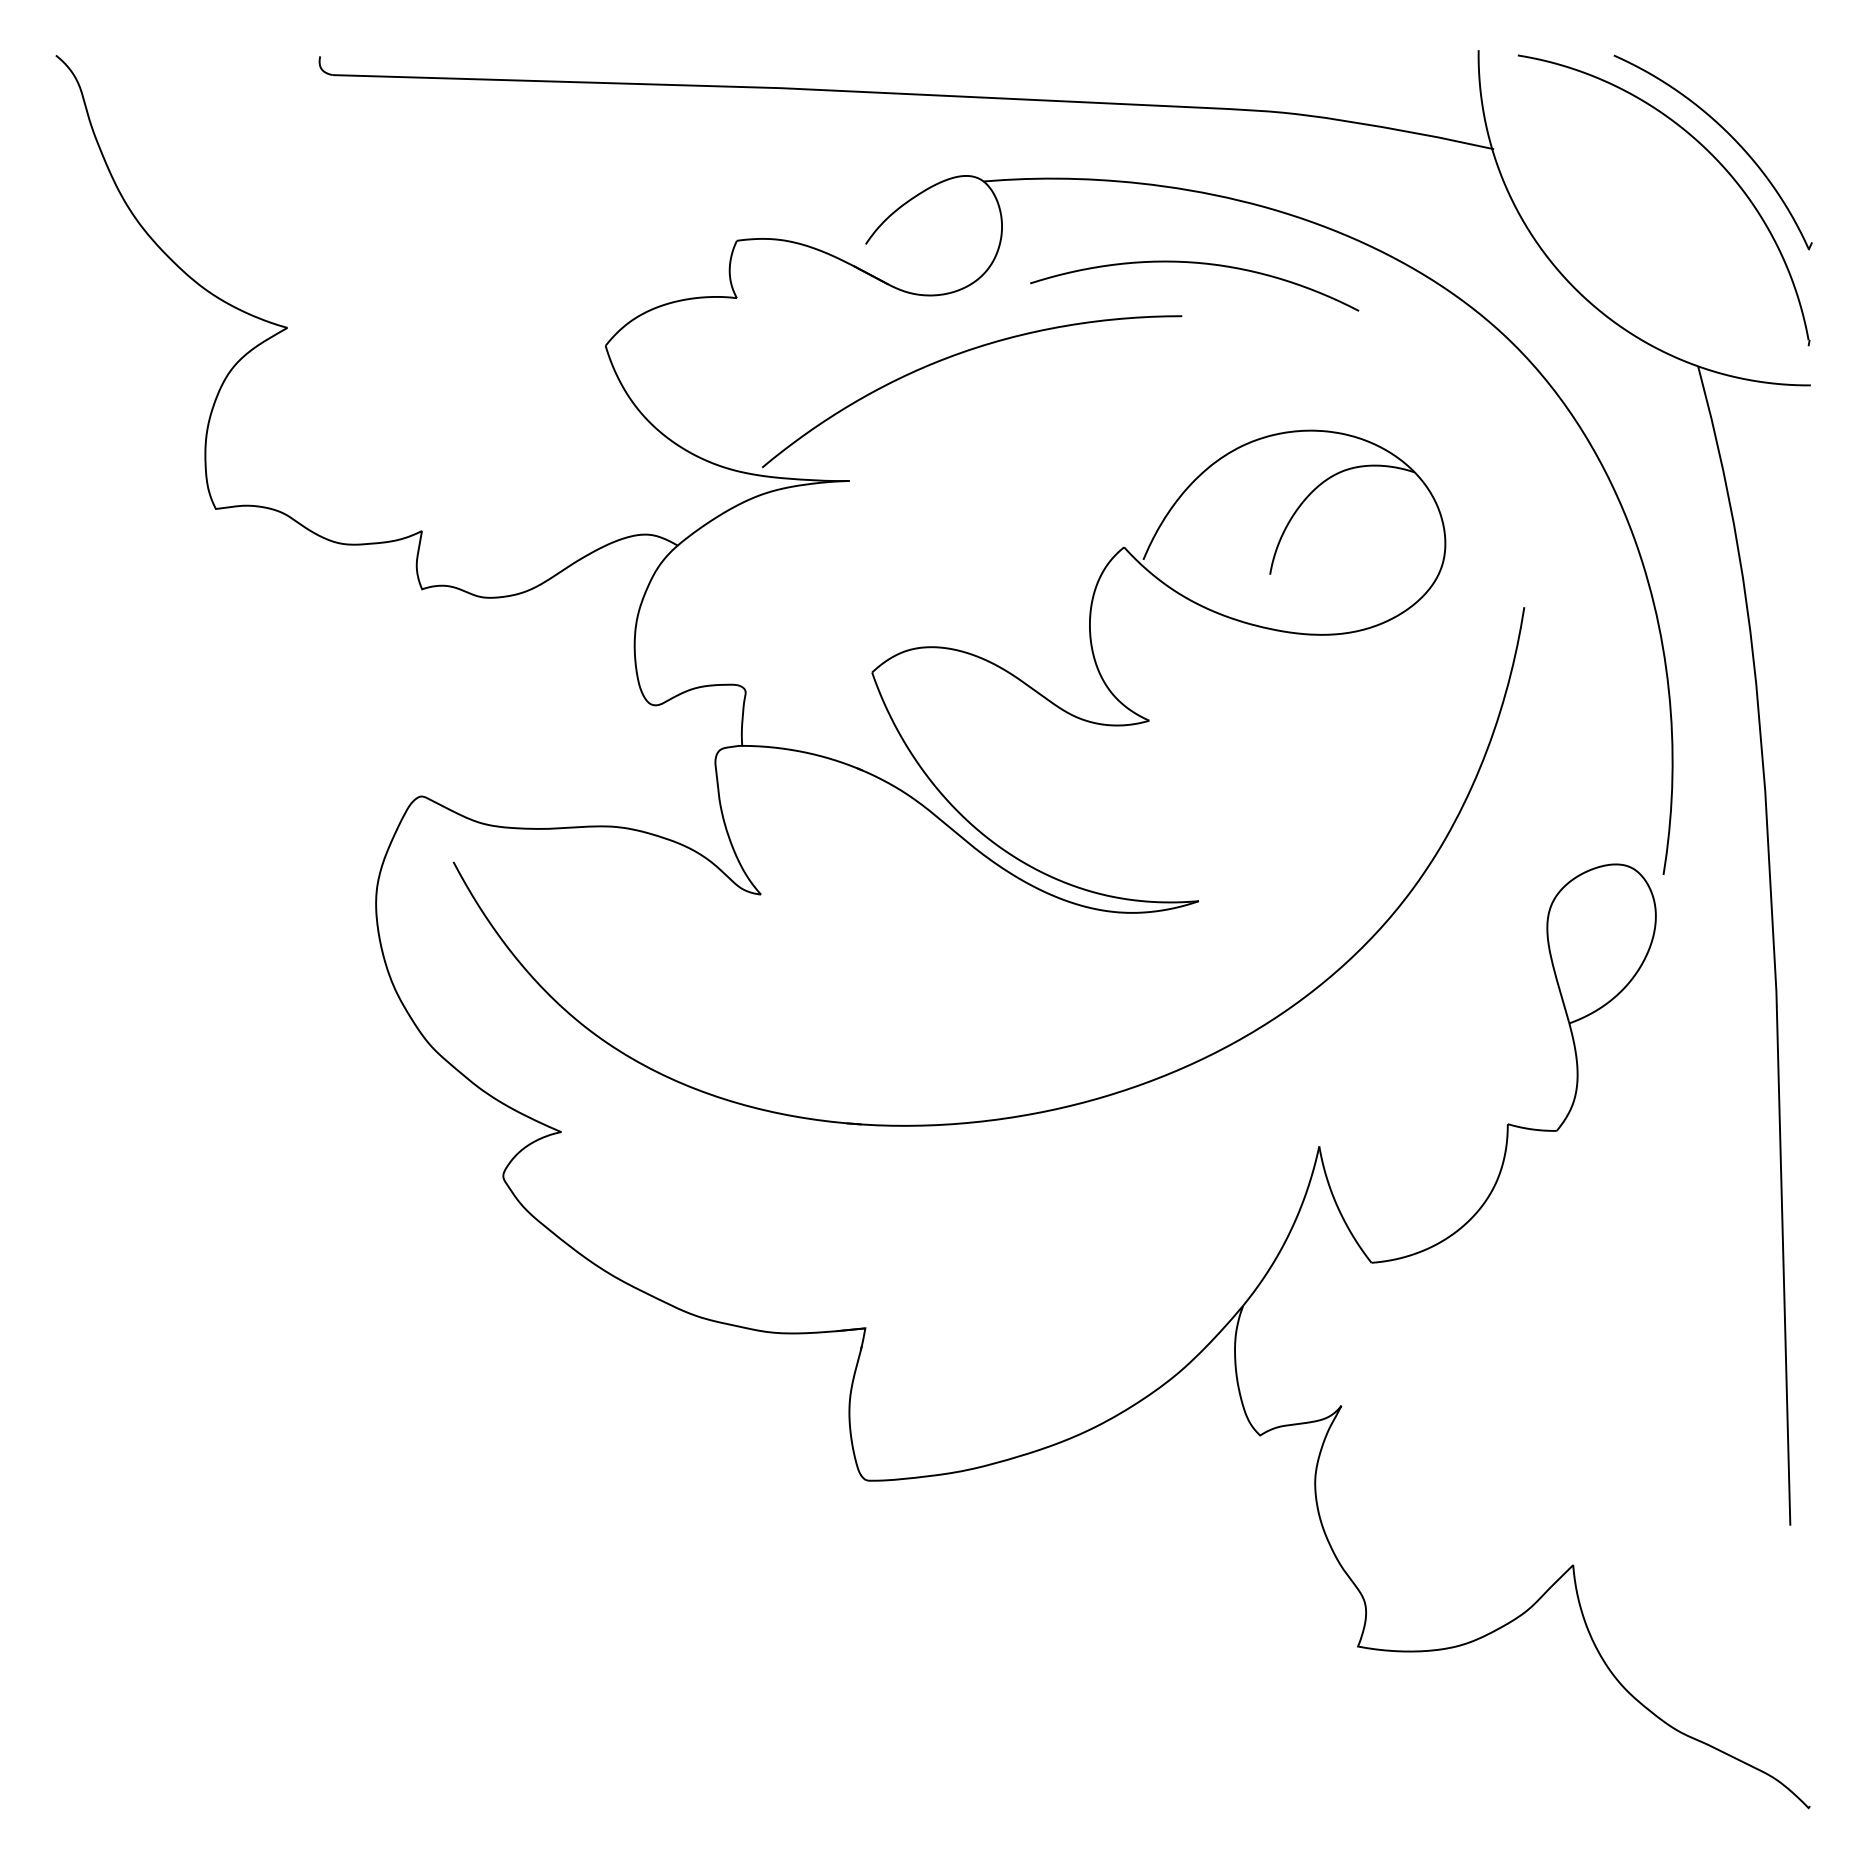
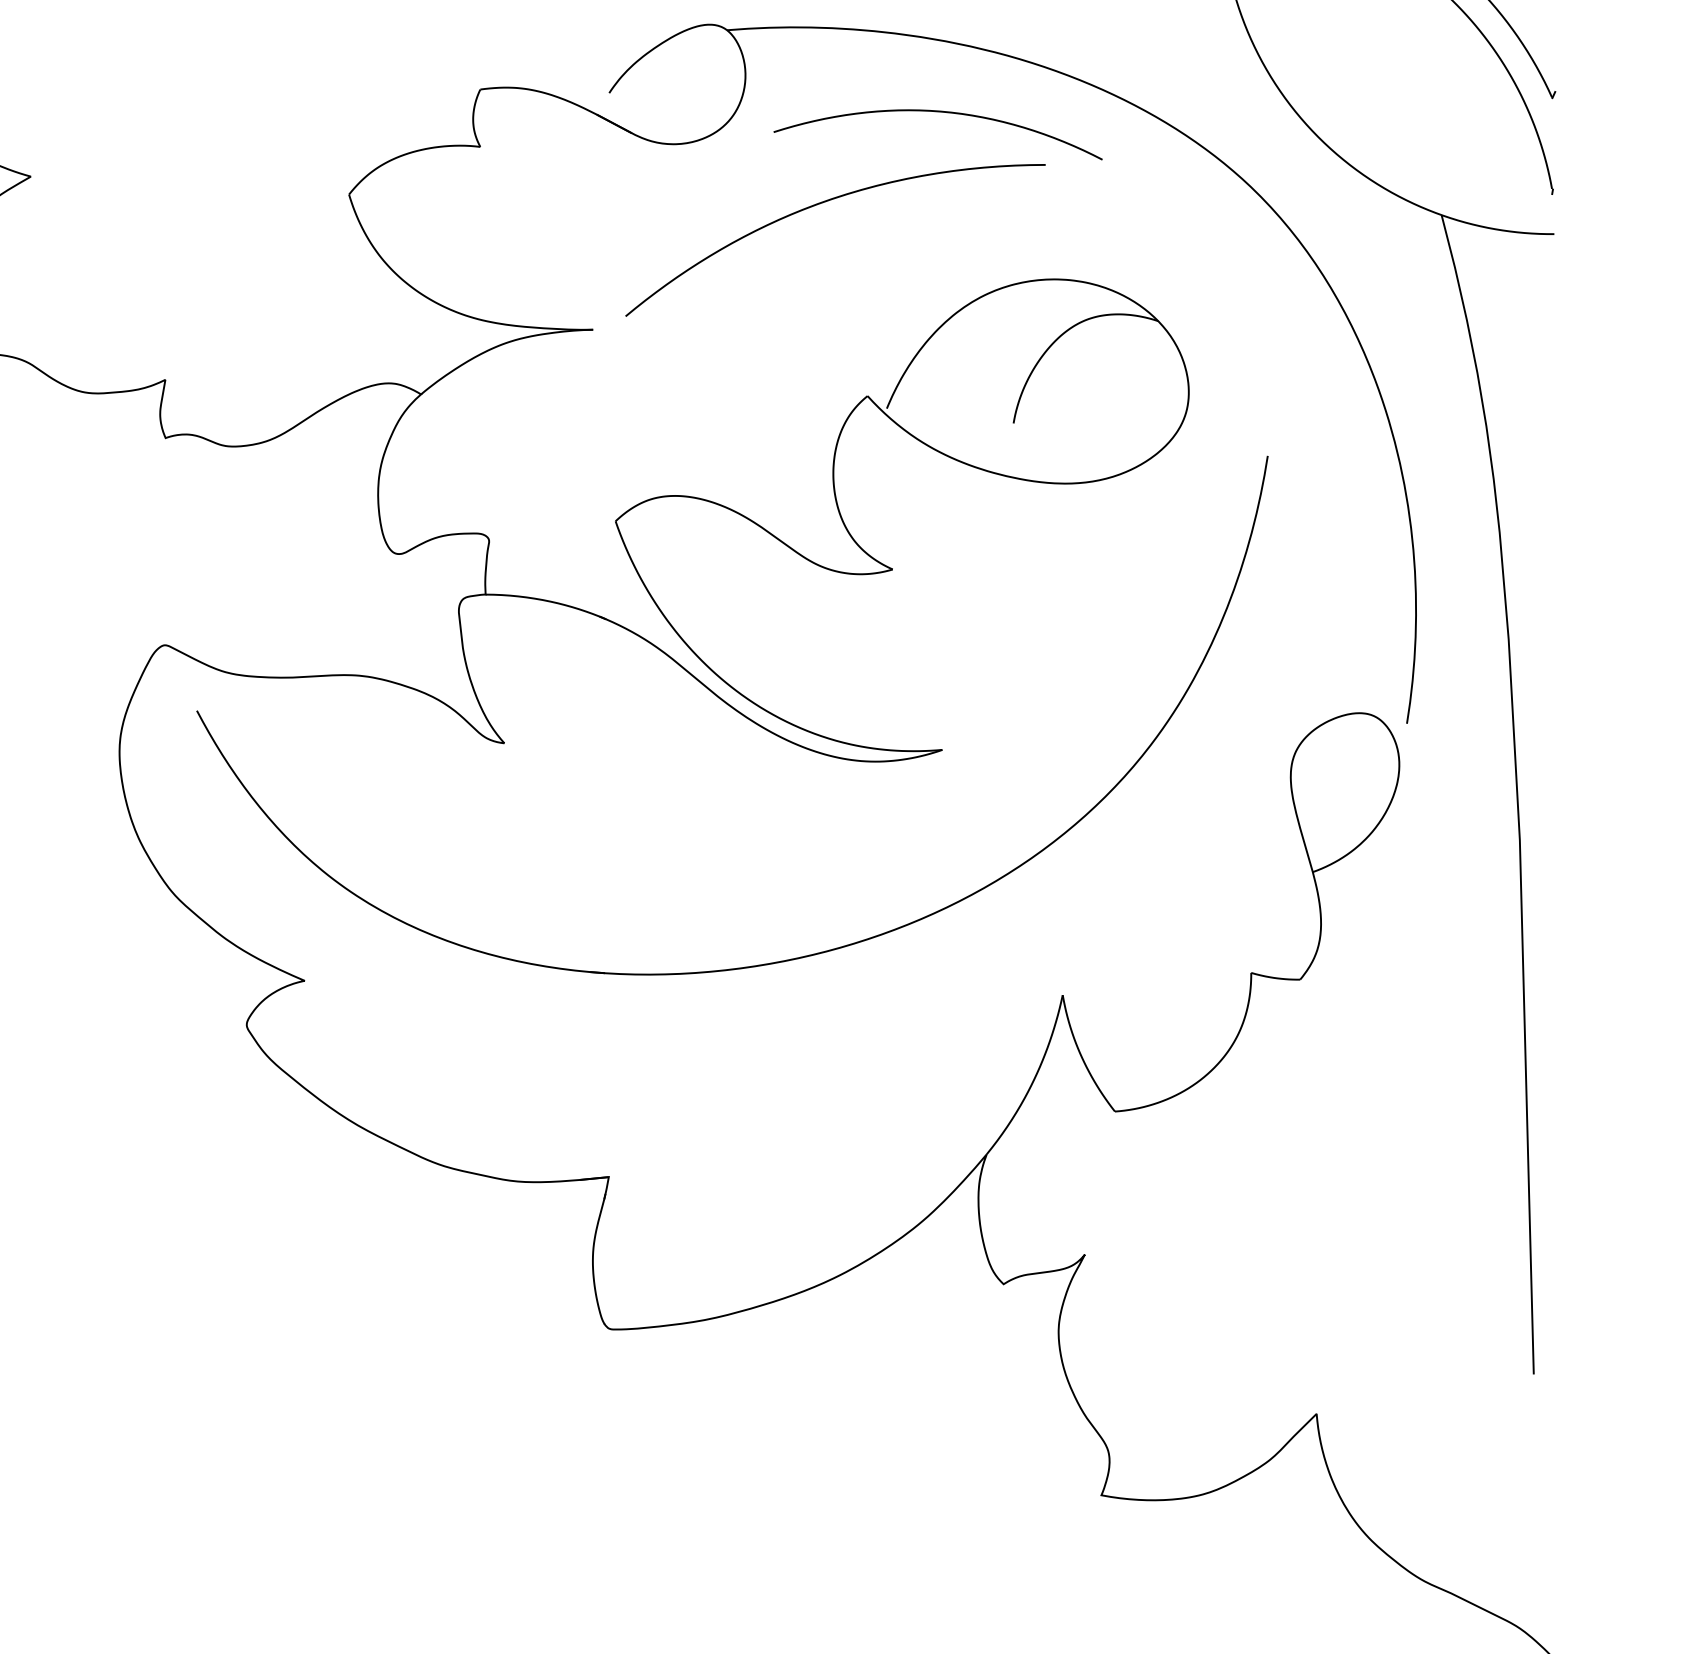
curve: (960, 354) -> (823, 203), moved

